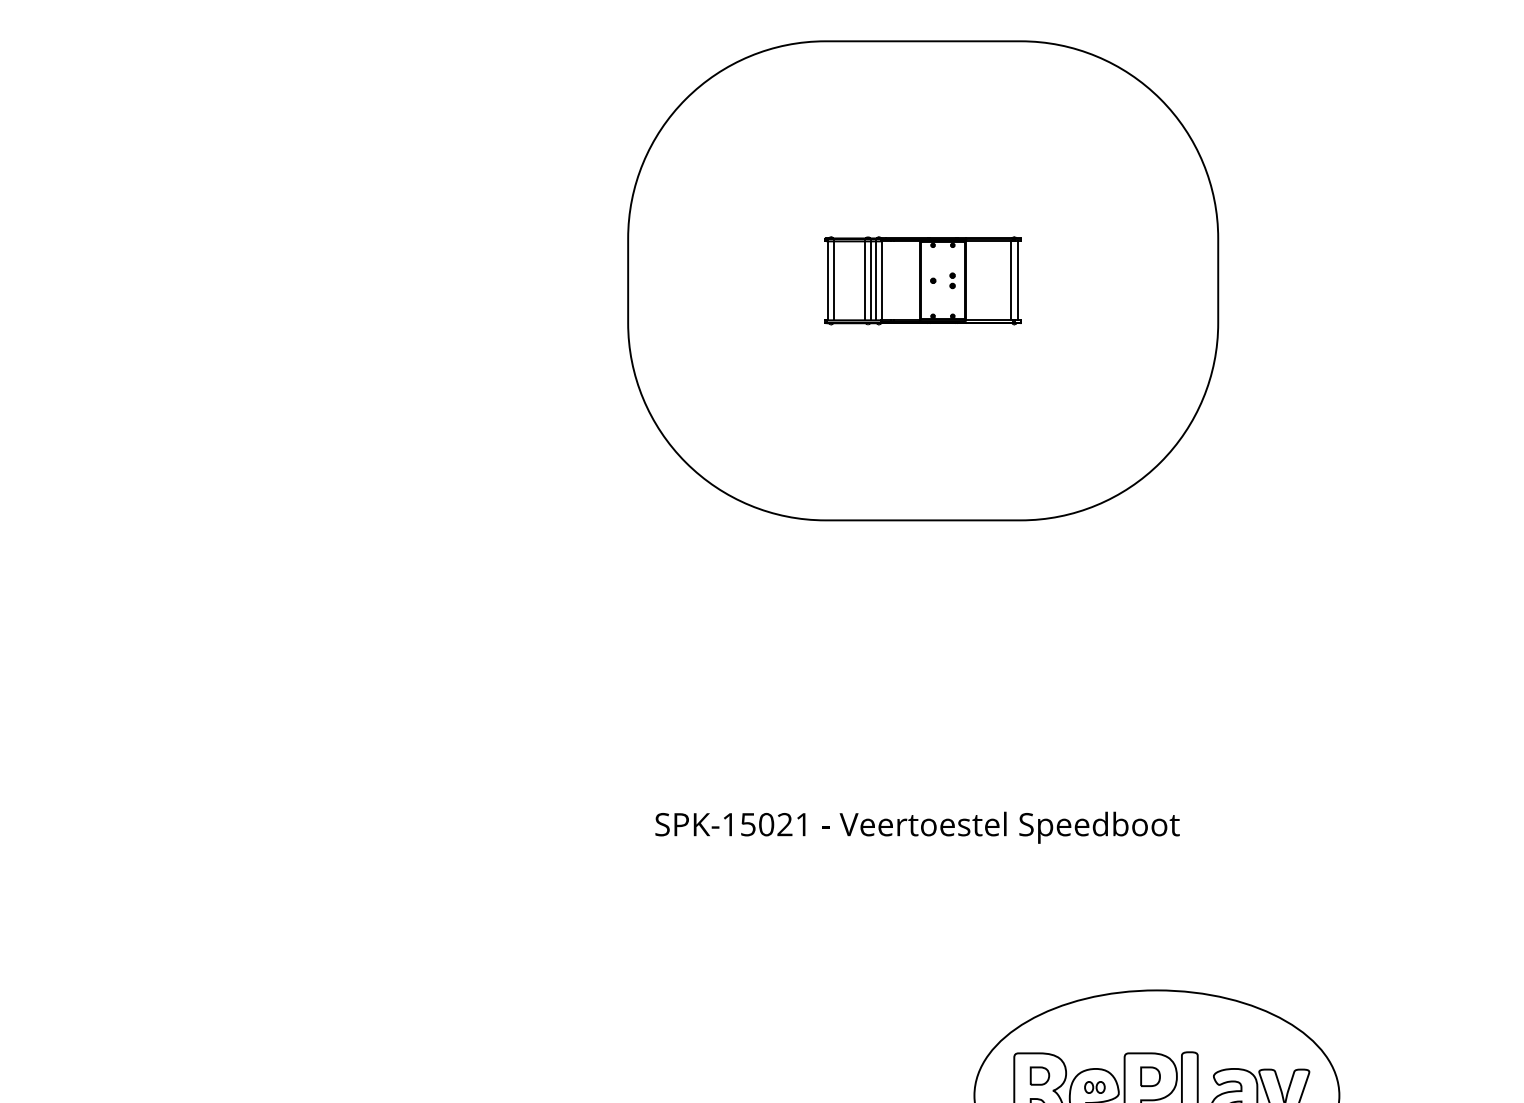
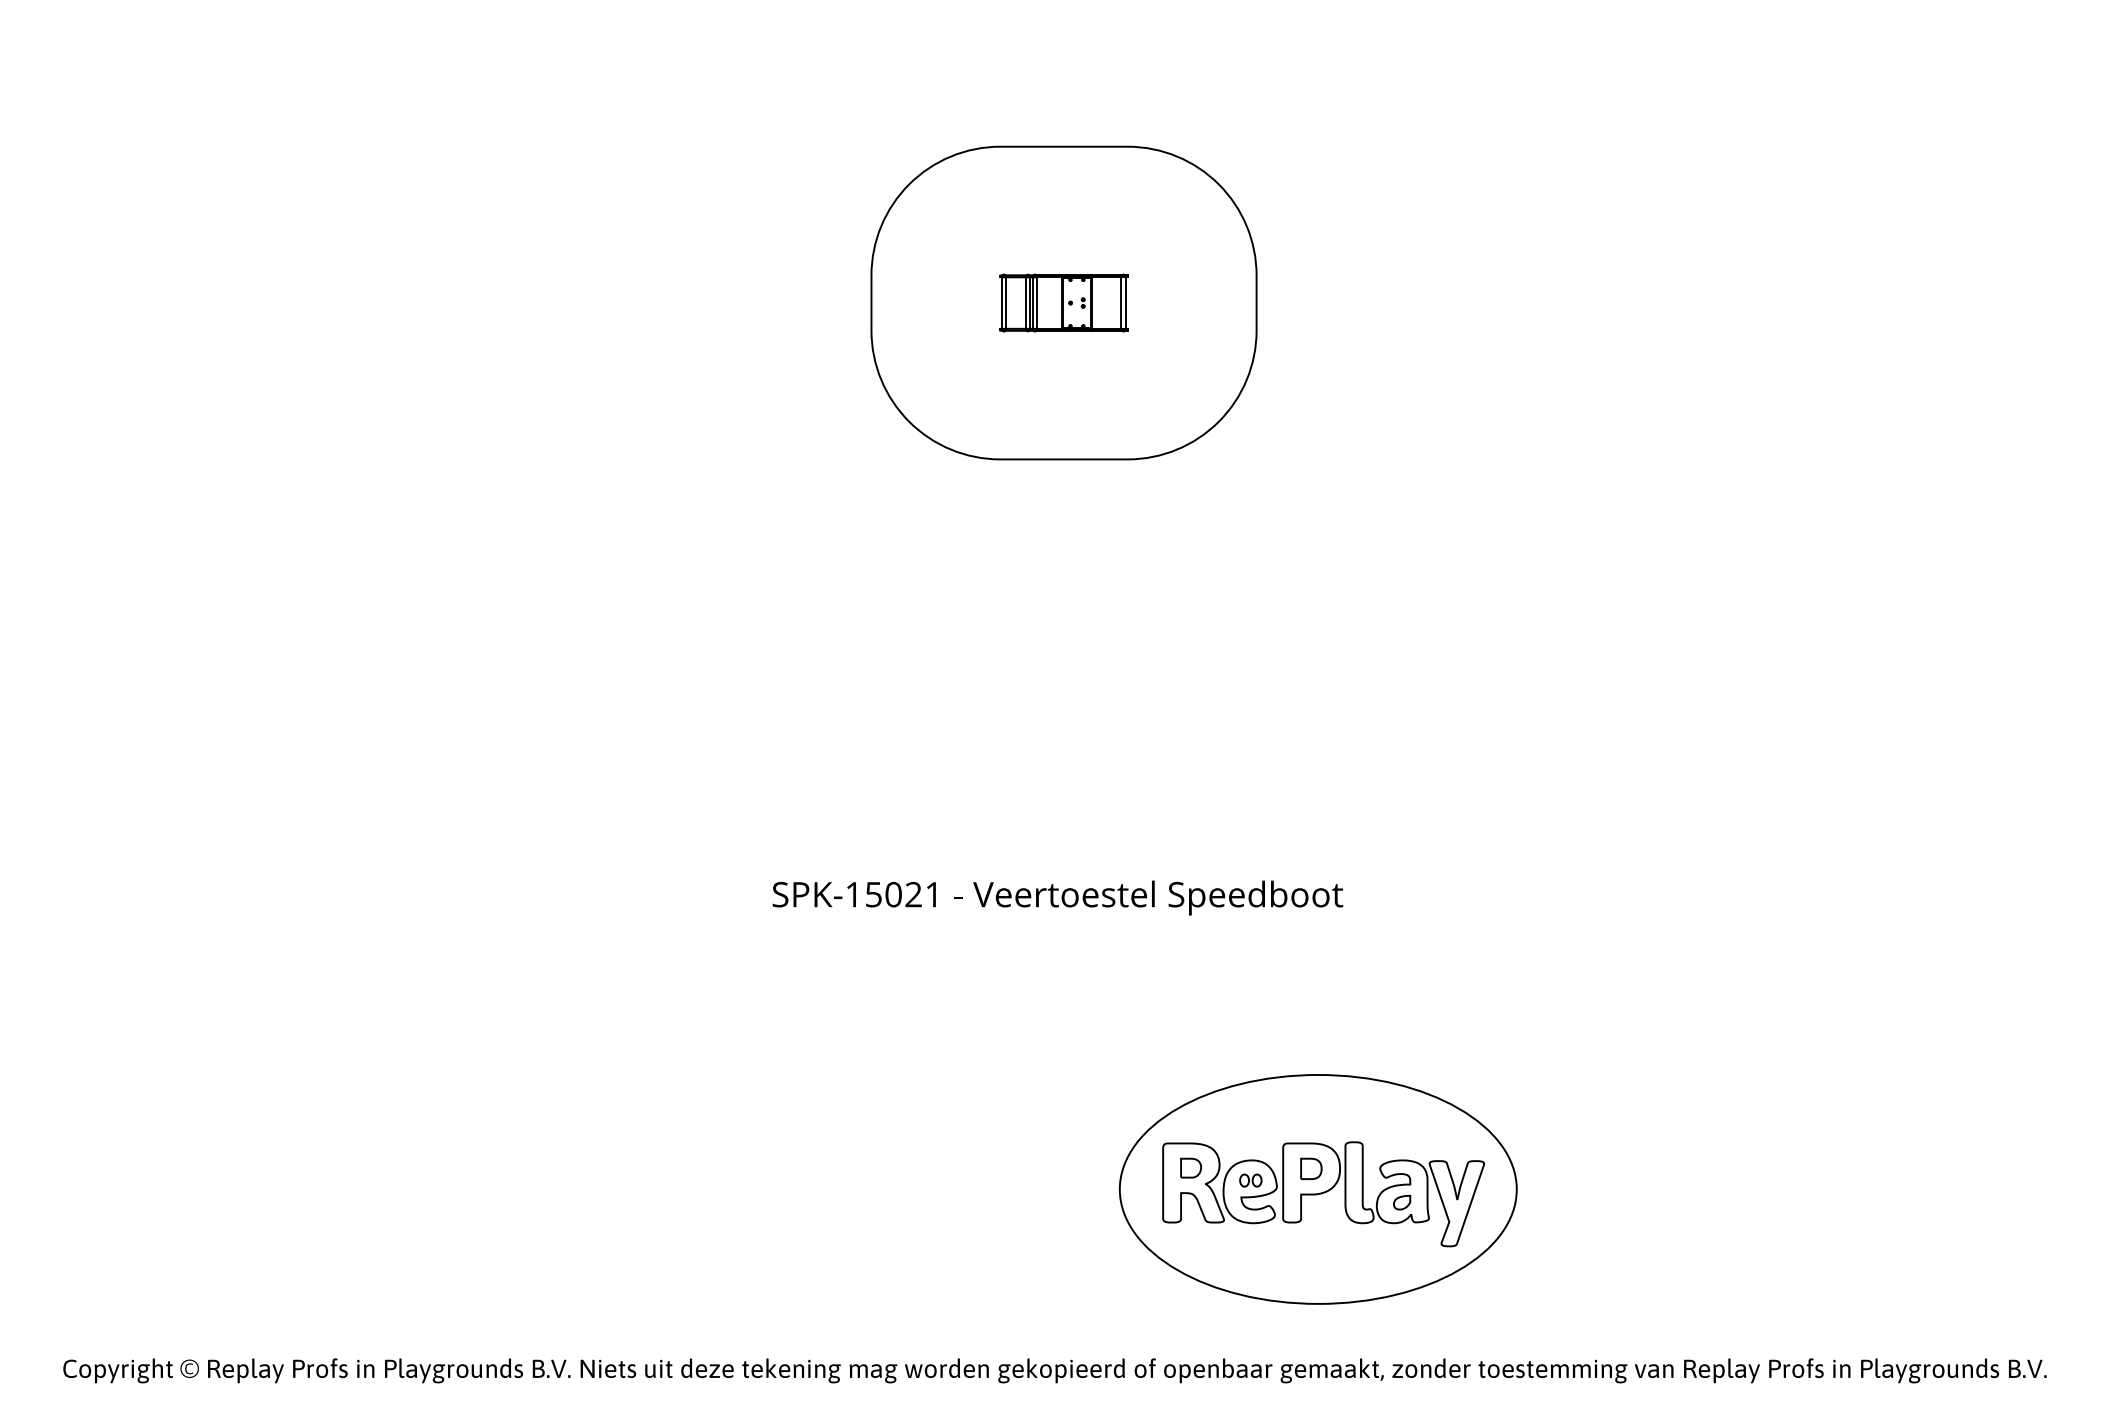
part: (922, 280) -> (1063, 302), size x0.6

